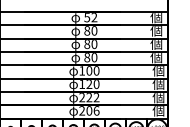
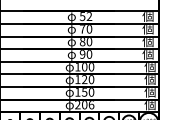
text: (87, 30) -> (82, 28), 80 -> 70
text: (87, 57) -> (82, 54), 80 -> 90
text: (89, 97) -> (84, 92), 222 -> 150

